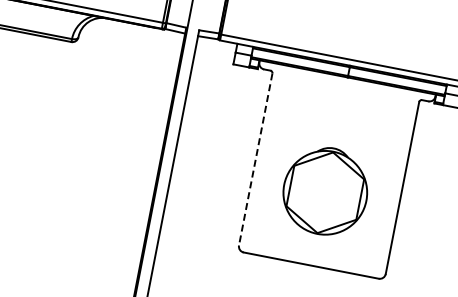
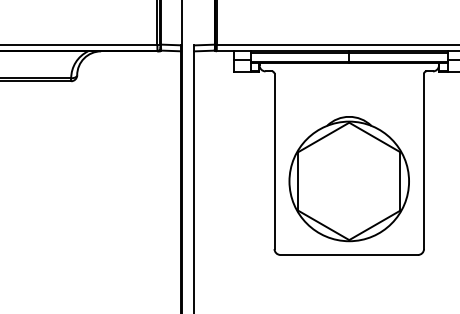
line: (255, 159) -> (274, 161), dashed -> solid
part: (324, 191) -> (348, 179), size x1.43

